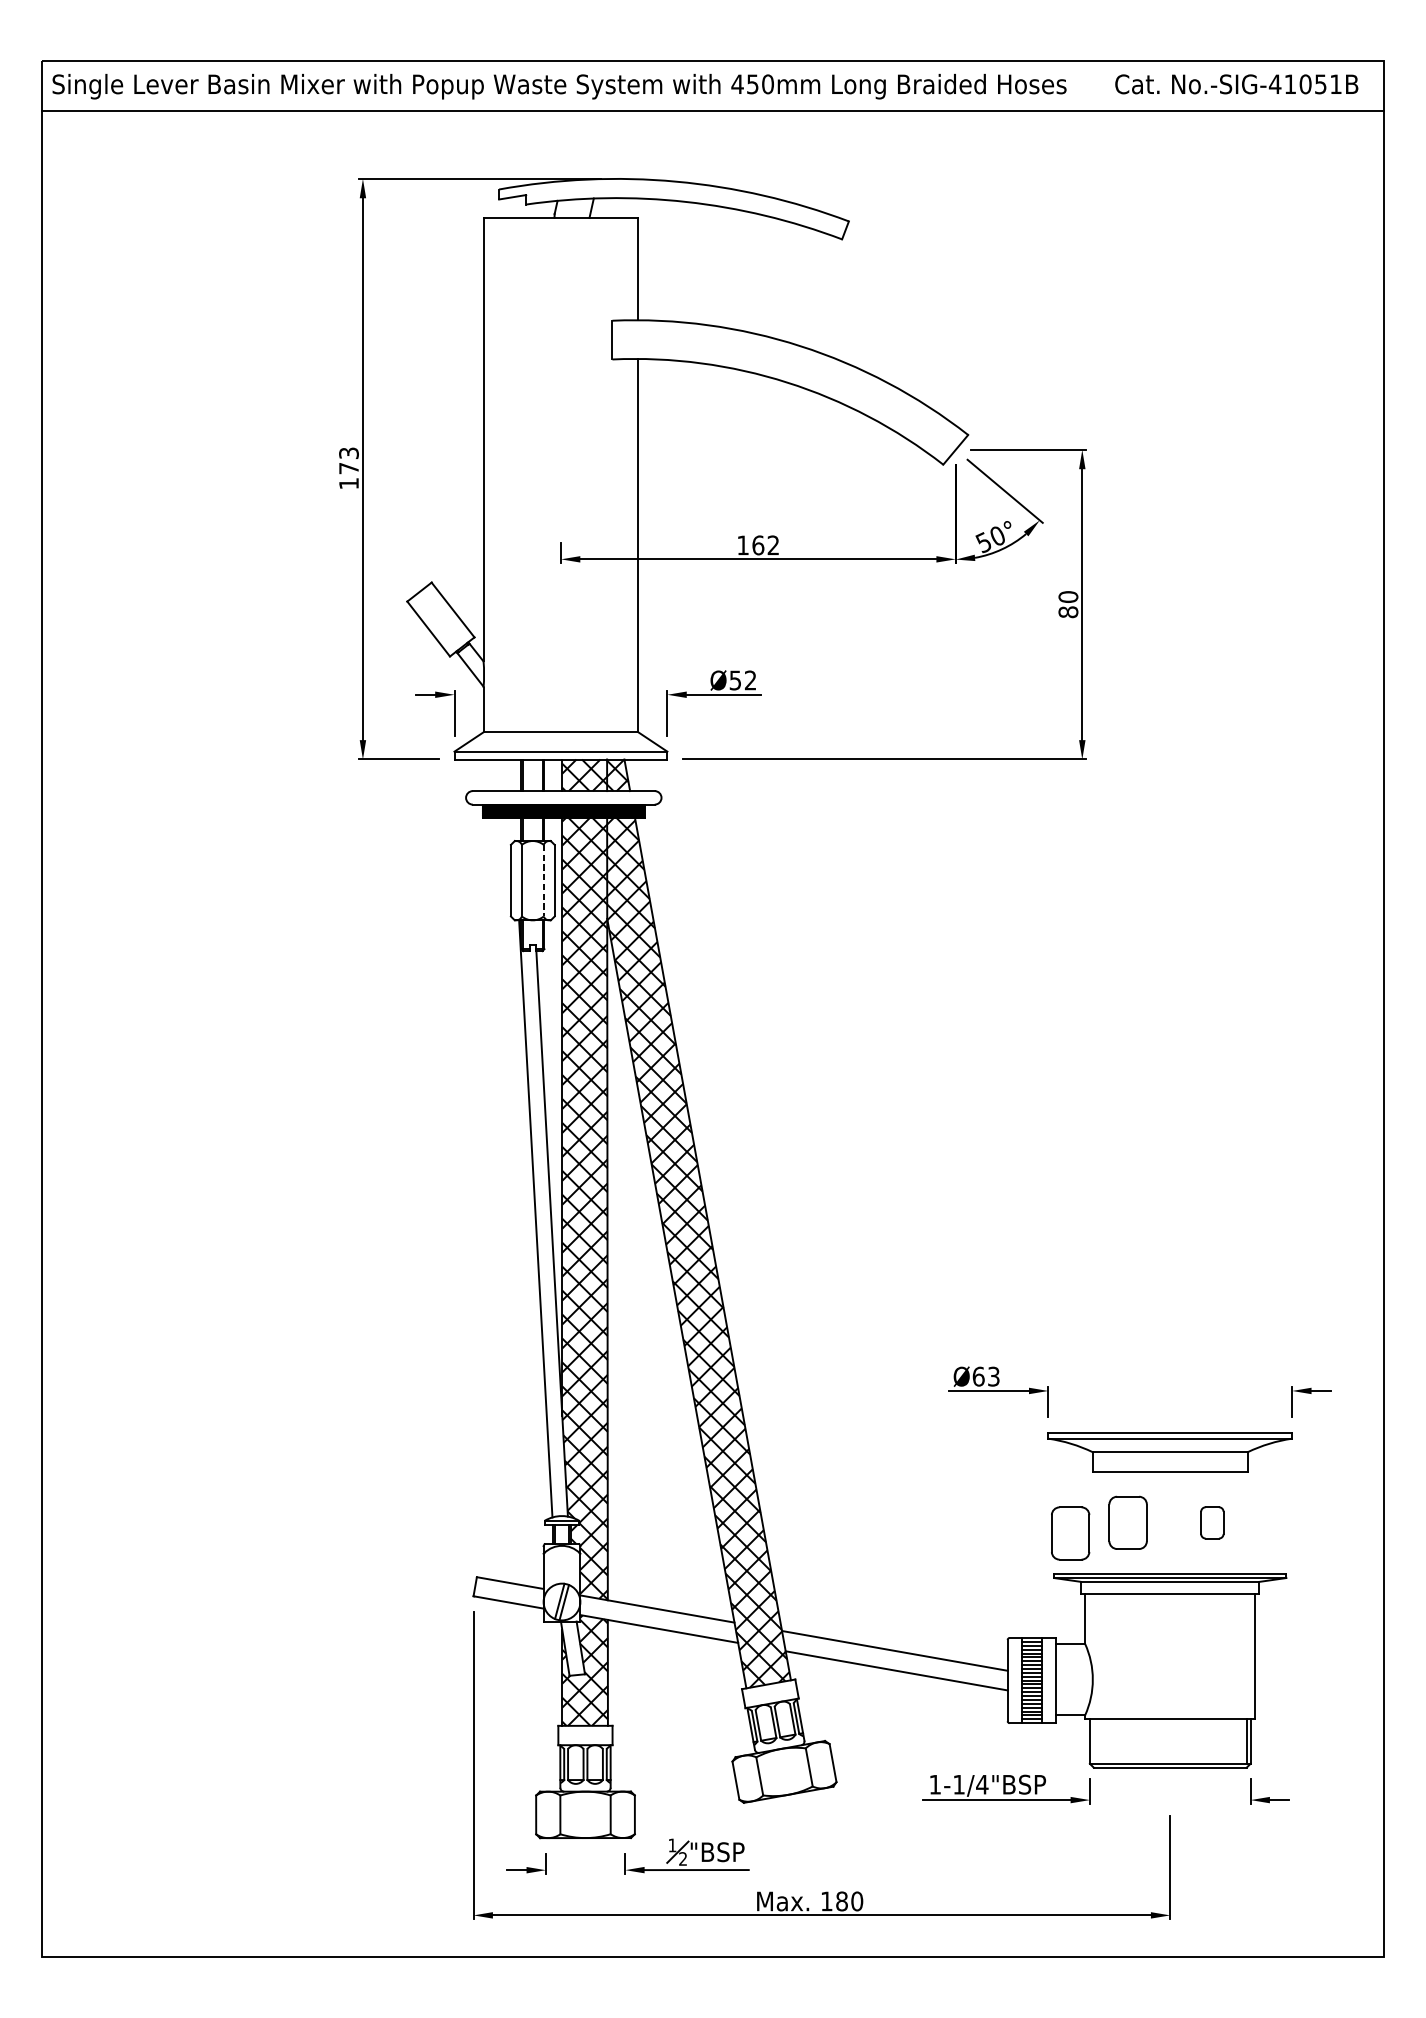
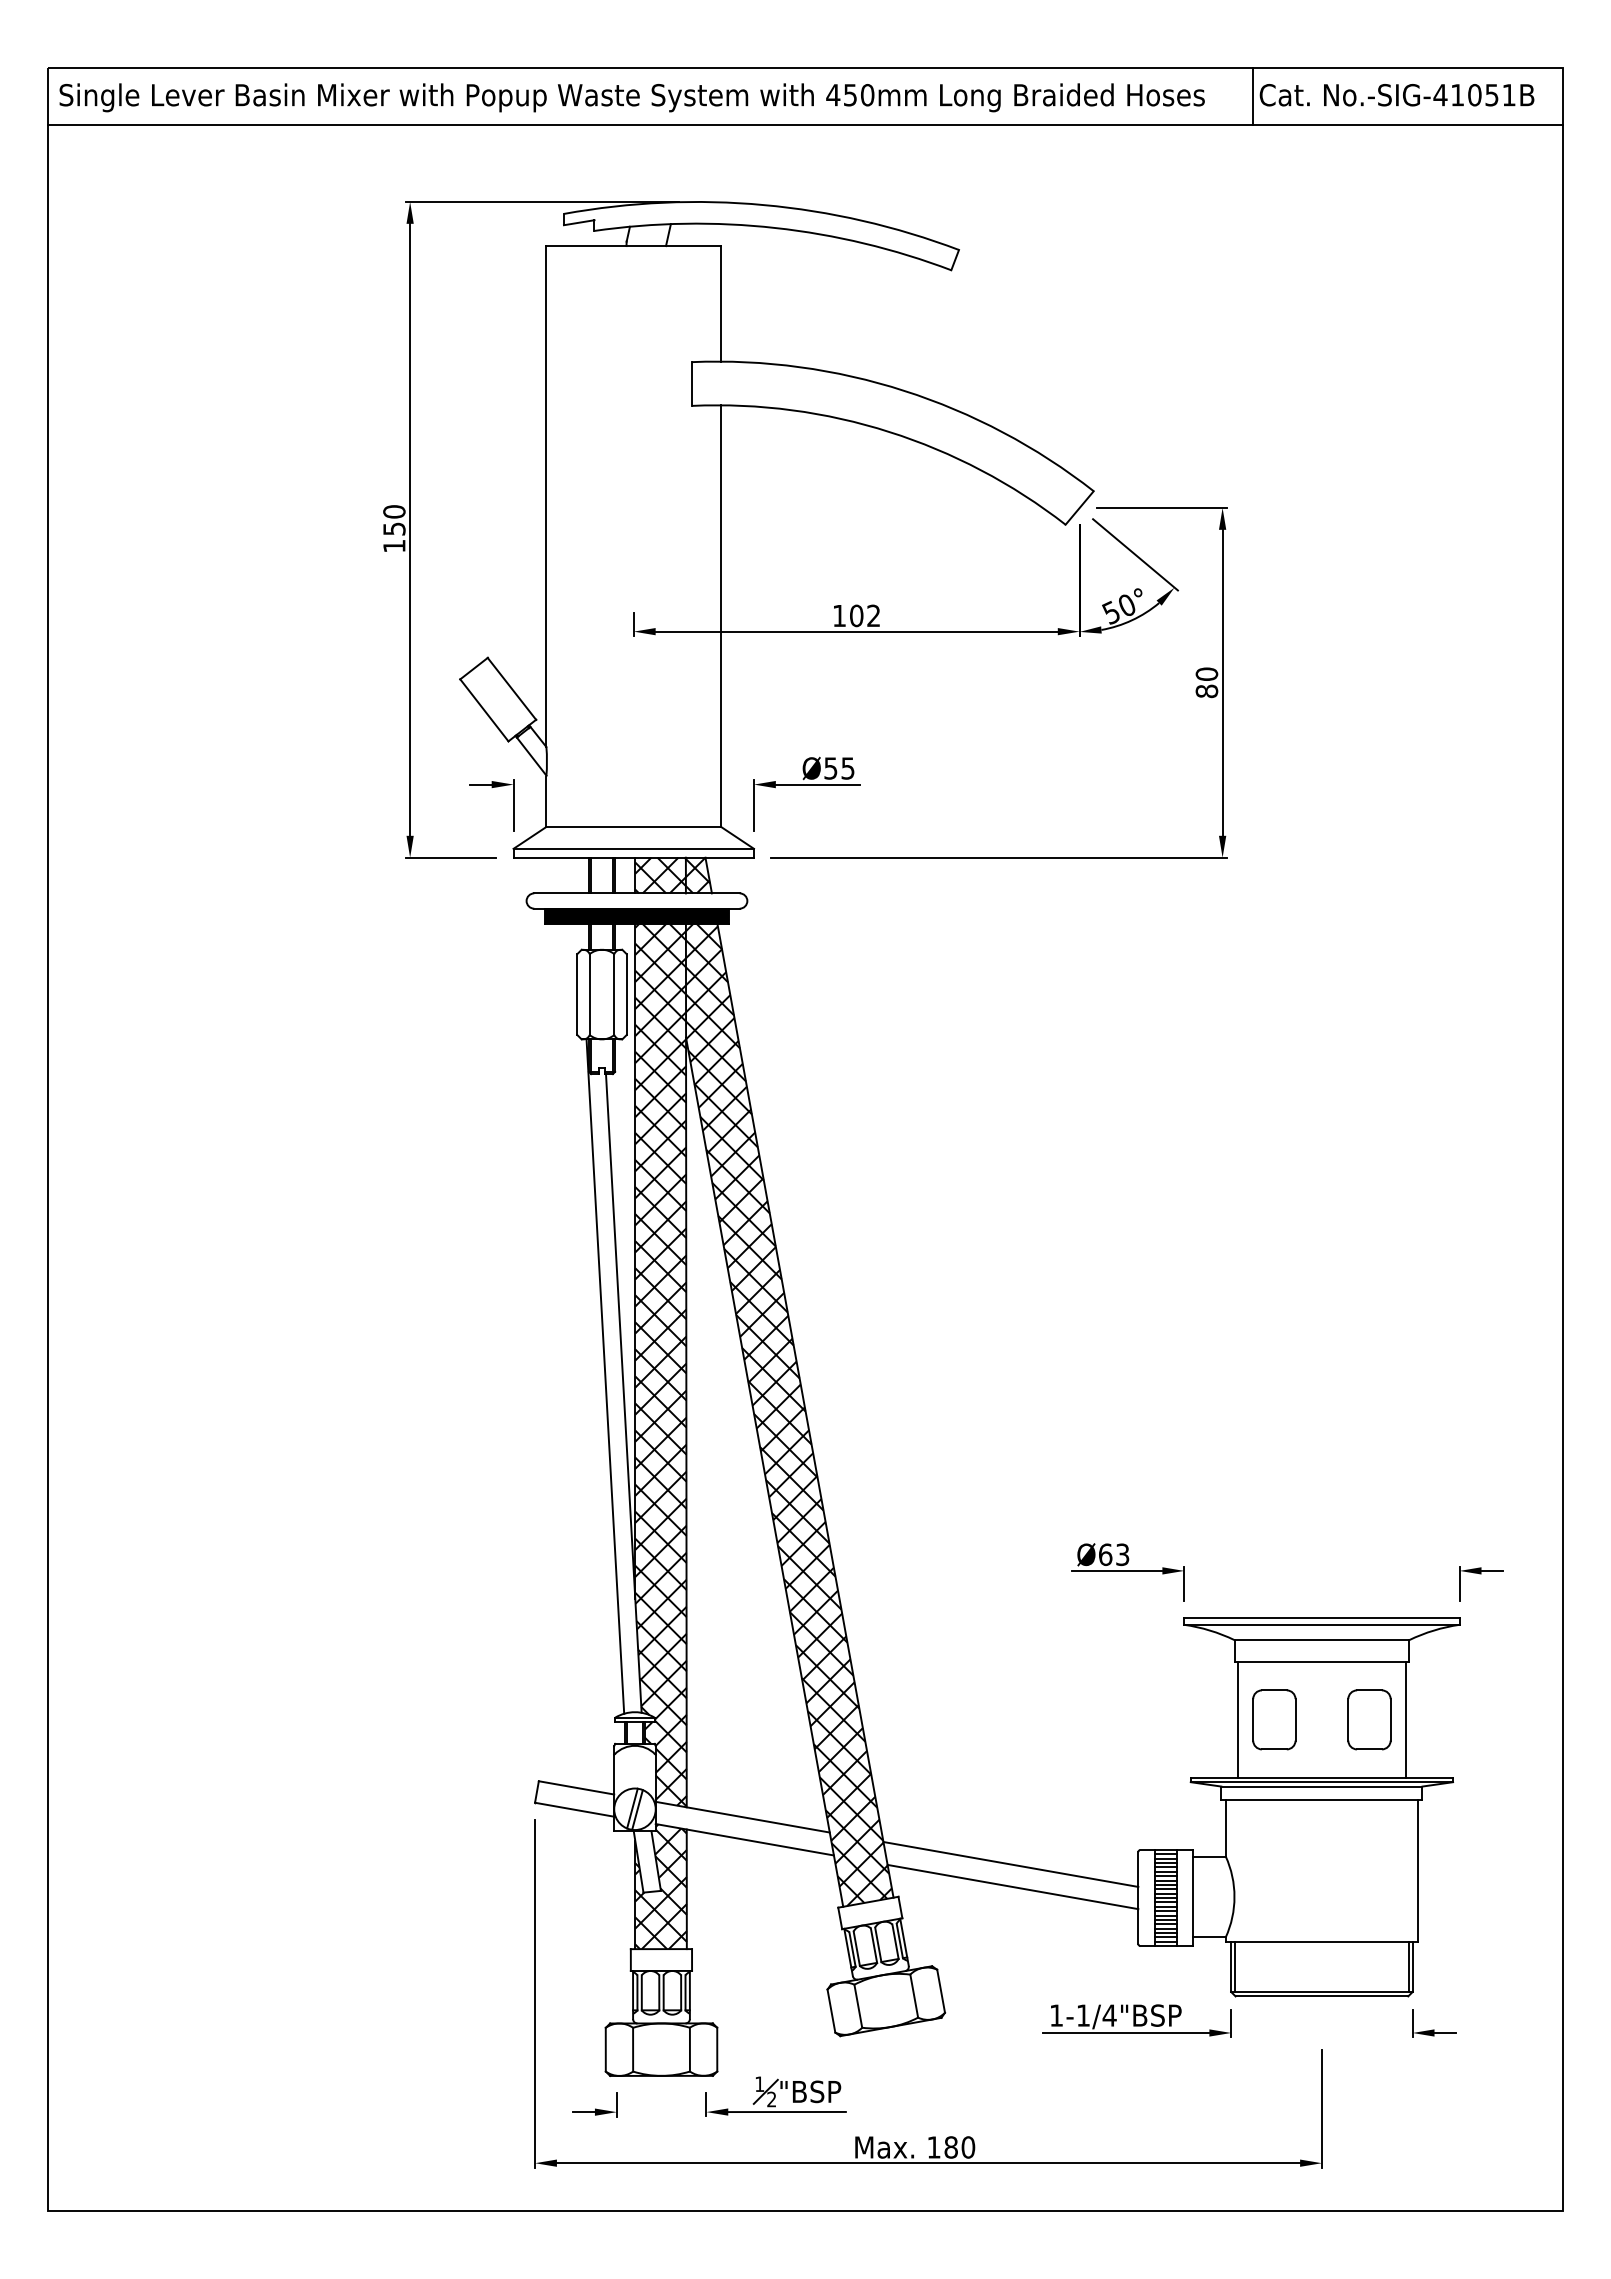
line: (1108, 85) -> (1252, 96), added
text: (349, 460) -> (394, 520), 173 -> 150
text: (758, 545) -> (856, 615), 162 -> 102
text: (750, 680) -> (847, 768), Ø52 -> Ø55
line: (543, 881) -> (614, 995), dashed -> solid
line: (1095, 1522) -> (1237, 1719), added
part: (1212, 1522) -> (1369, 1719), size x1.67
line: (1245, 1522) -> (1406, 1719), added
part: (1070, 1533) -> (1209, 1731), removed
line: (1093, 1741) -> (1235, 1966), added

